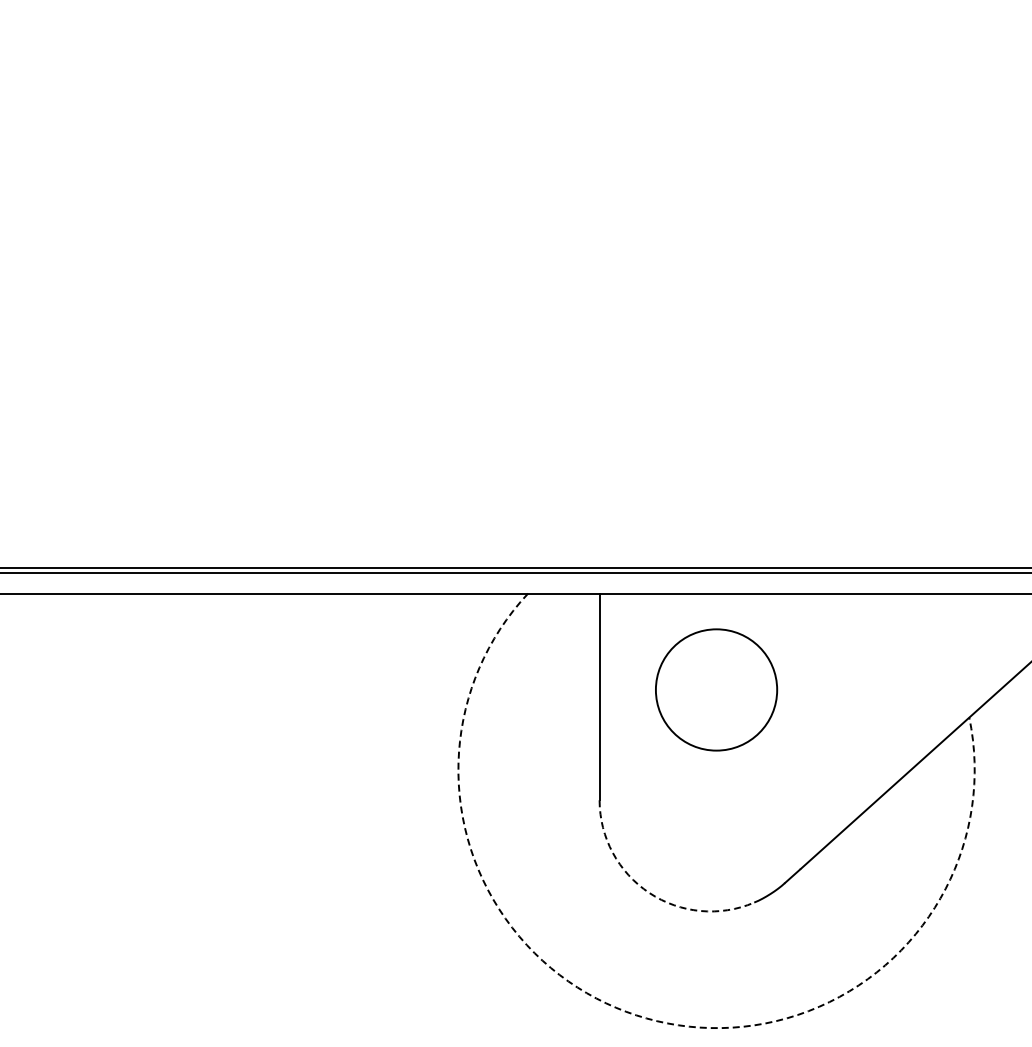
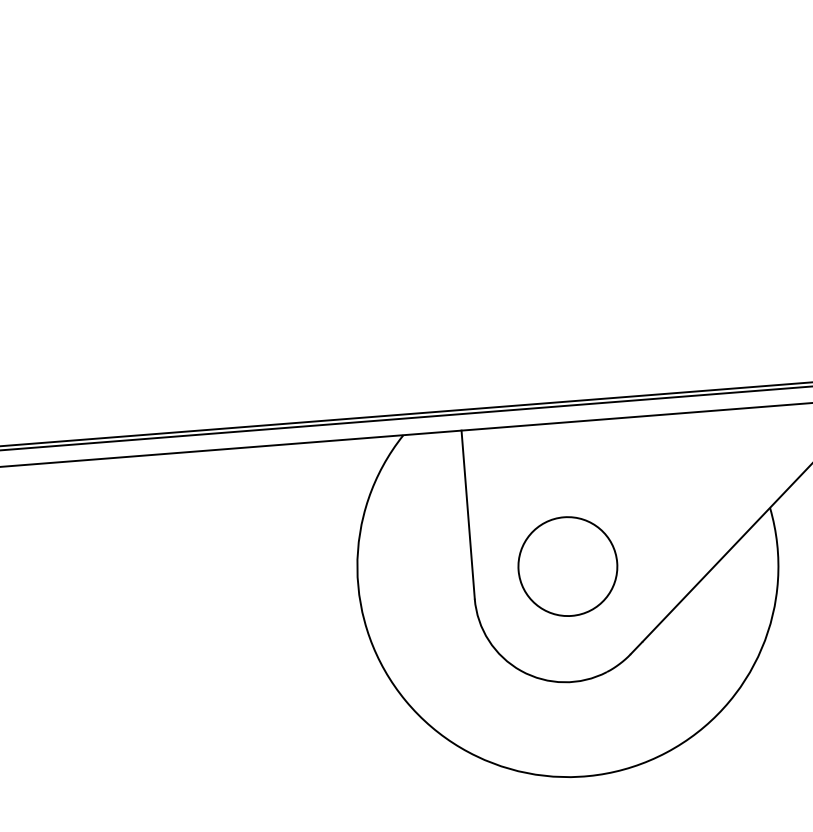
circle: (716, 689) -> (567, 566), moved
arc: (649, 893) -> (521, 671), dashed -> solid
arc: (646, 1018) -> (526, 773), dashed -> solid

